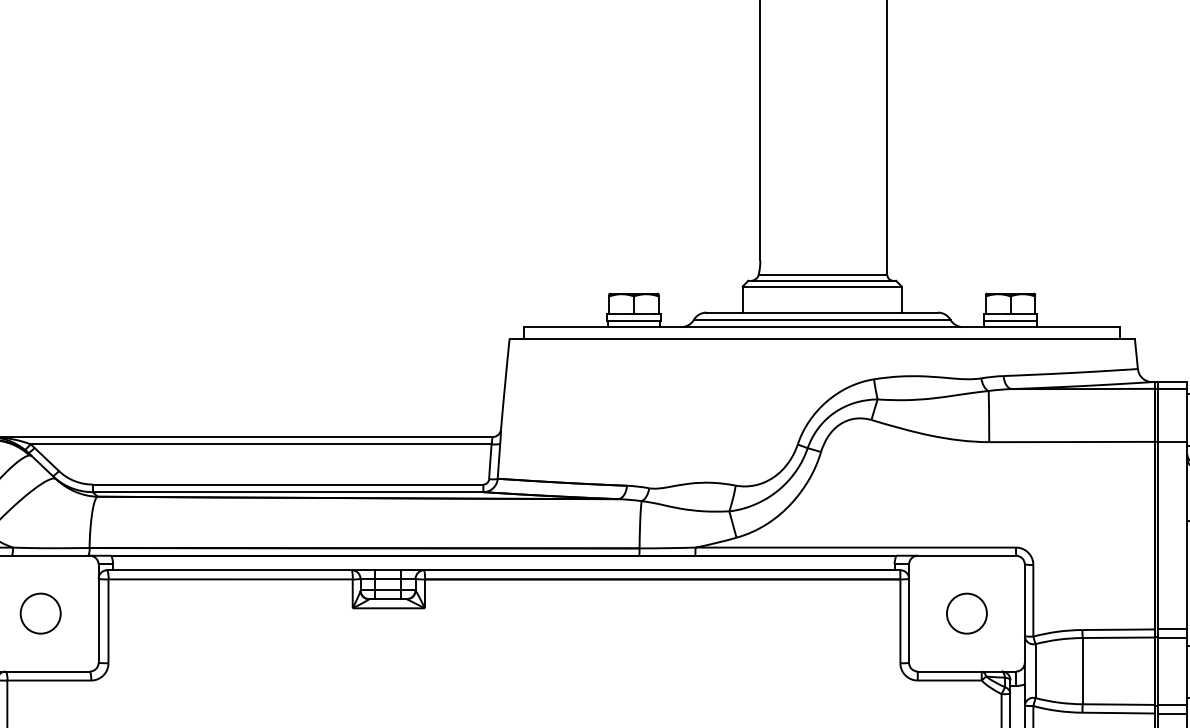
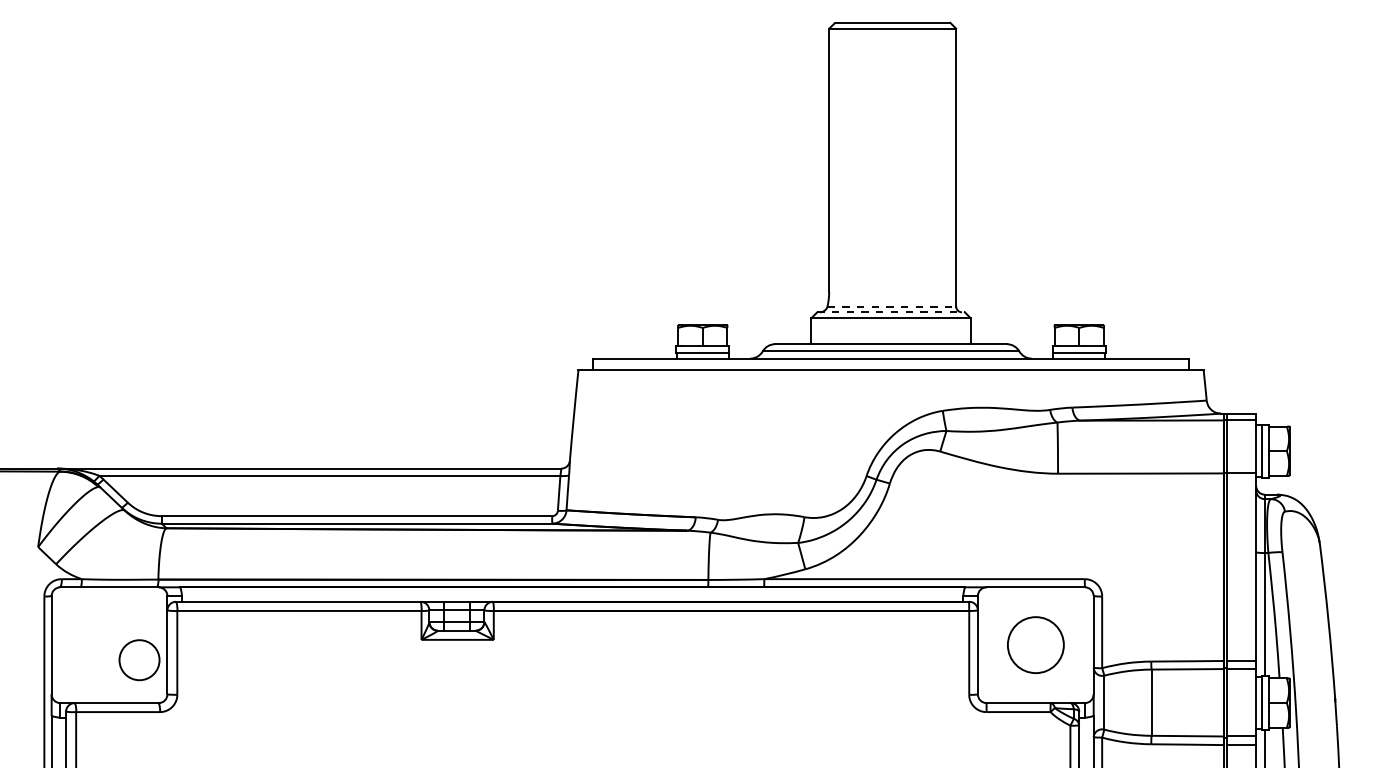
line: (823, 274) -> (892, 306), solid -> dashed
line: (822, 280) -> (891, 312), solid -> dashed
circle: (40, 613) -> (139, 660), moved
circle: (966, 613) -> (1035, 645), size x1.4

